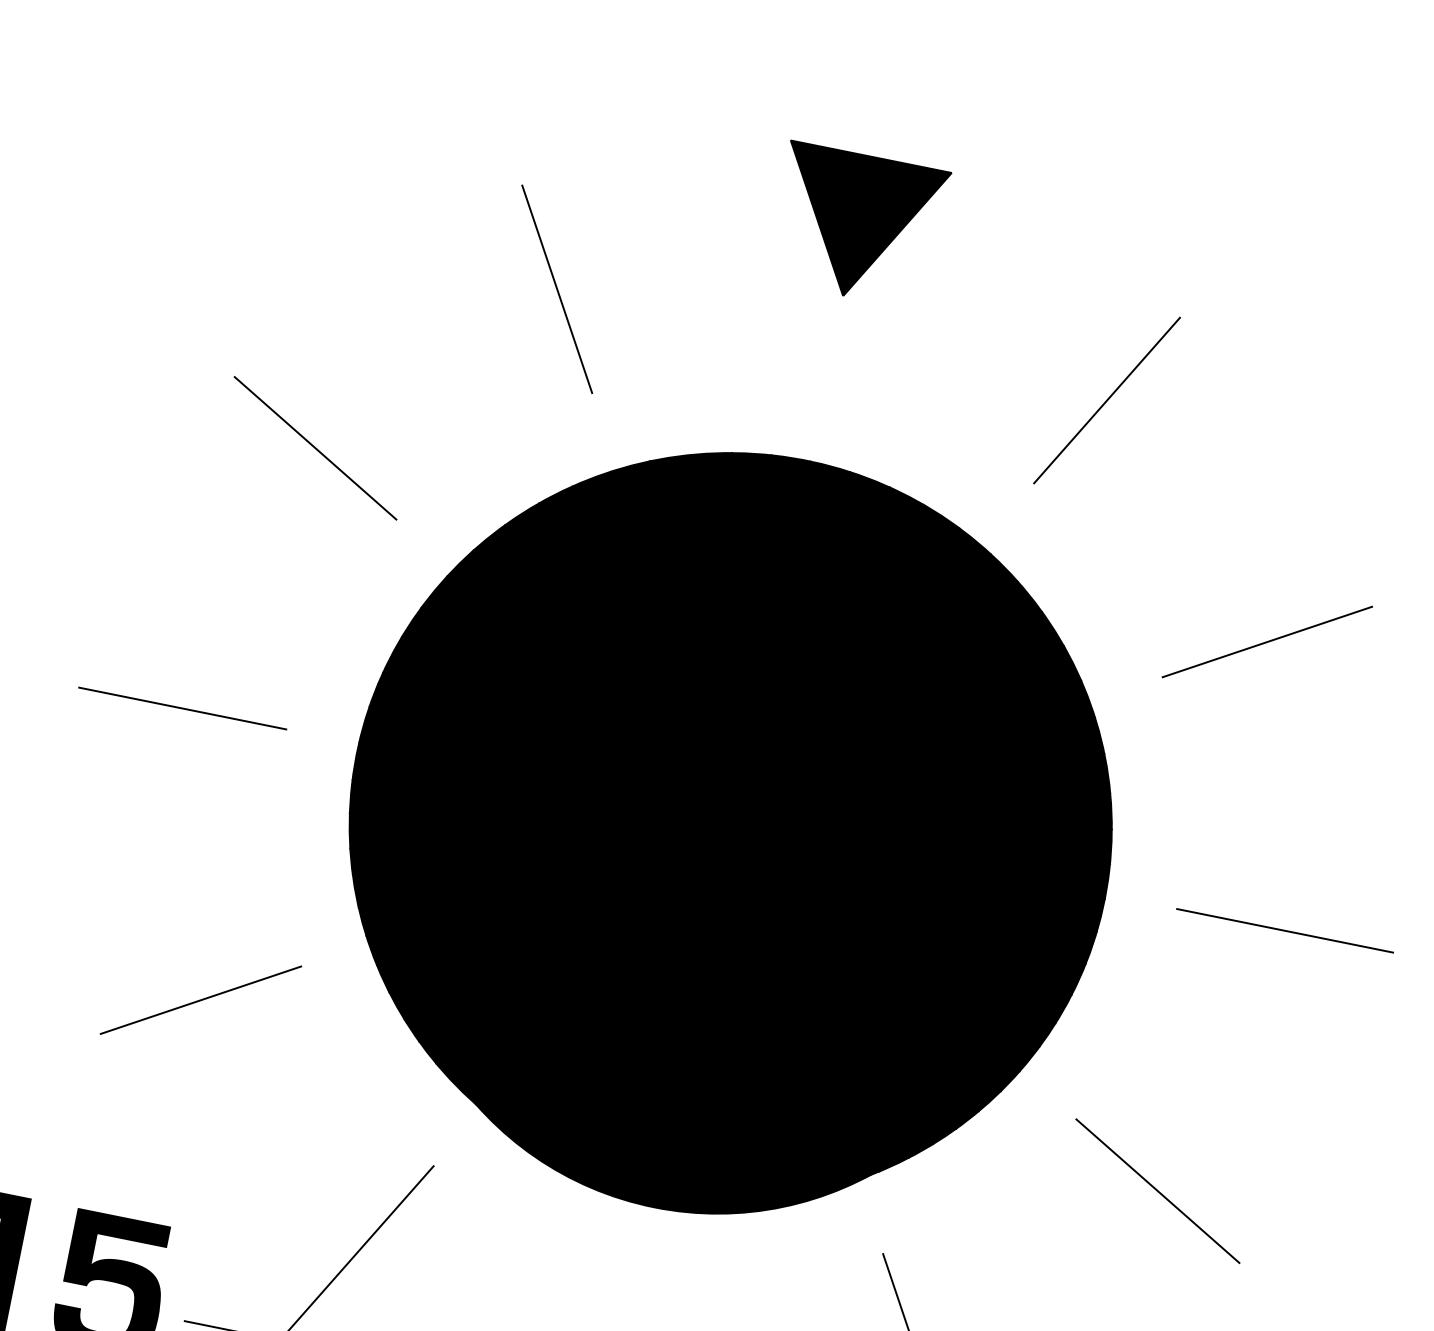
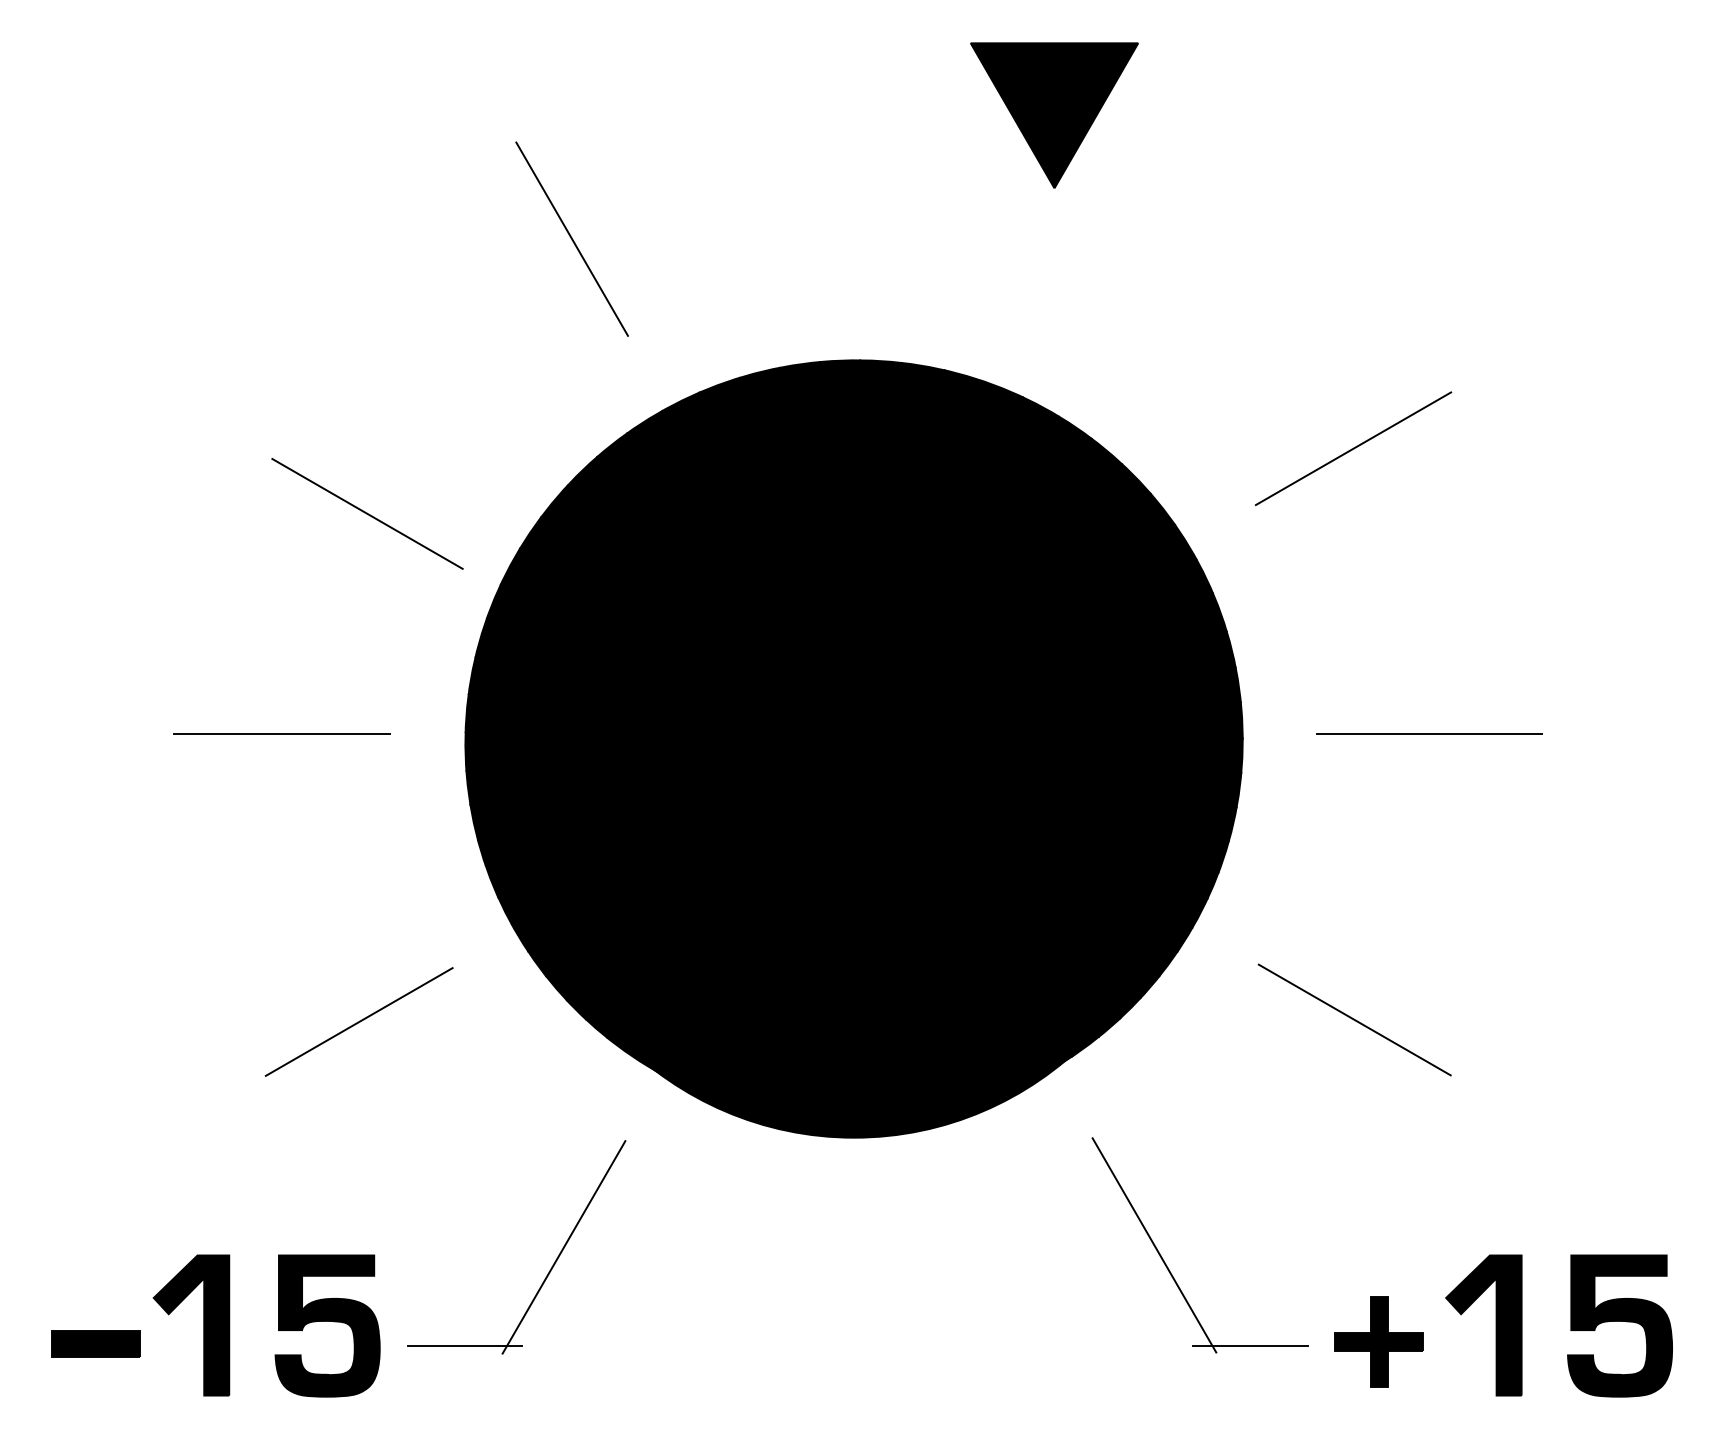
part: (857, 226) -> (1054, 115), moved
line: (1107, 400) -> (1144, 239), removed
line: (315, 447) -> (367, 513), moved

